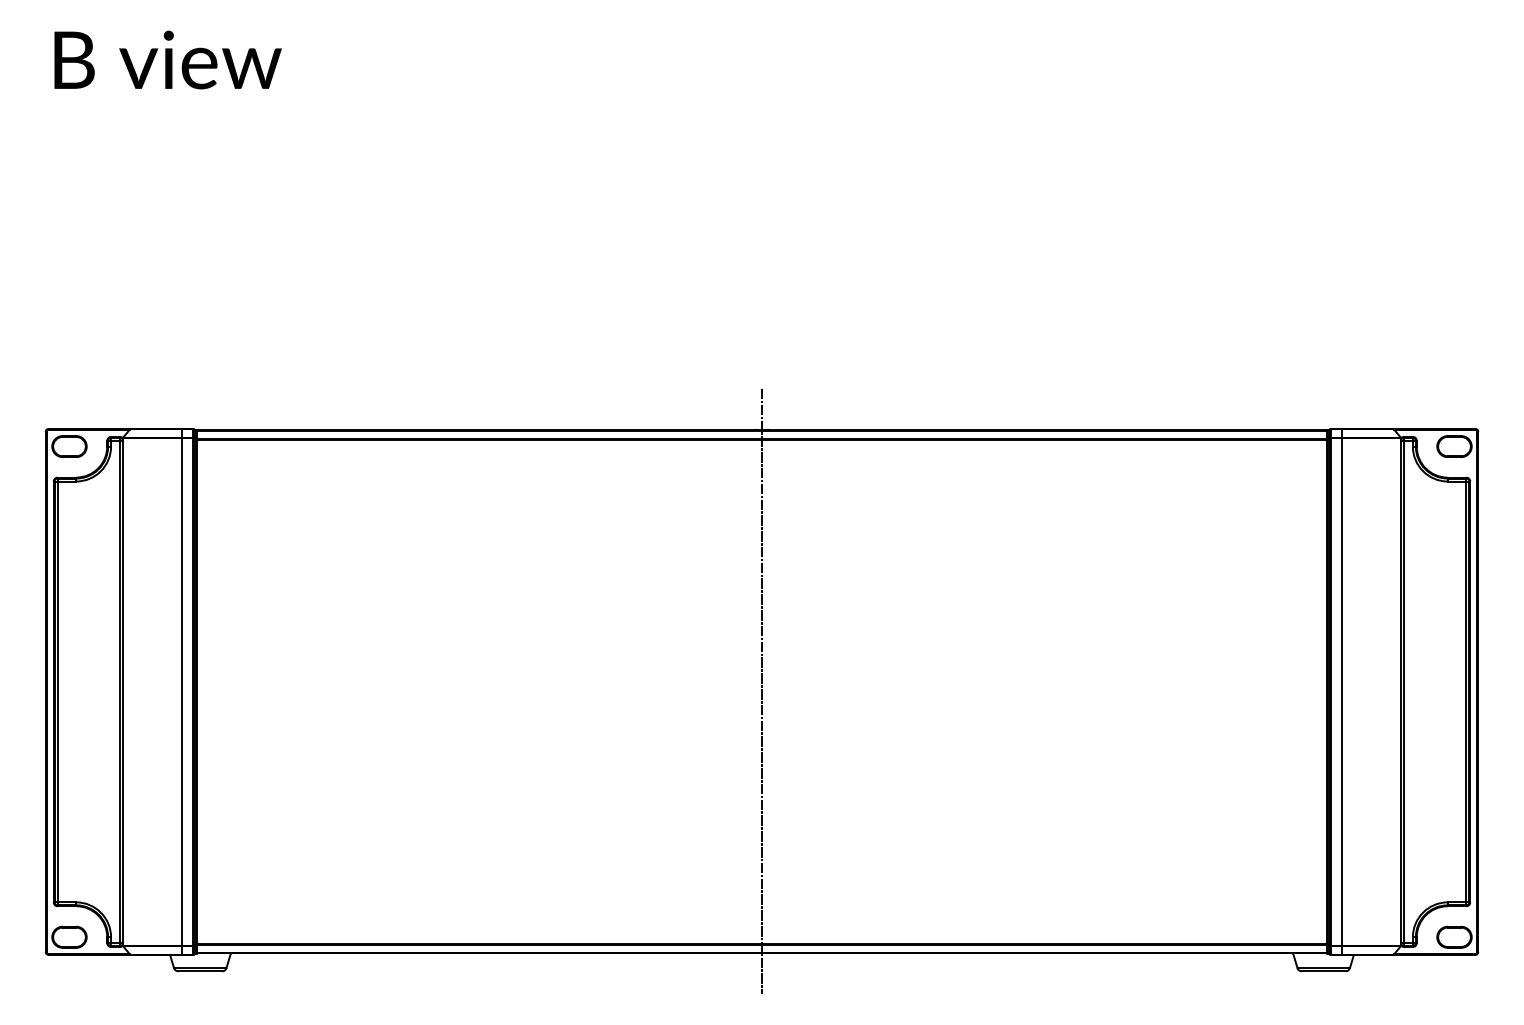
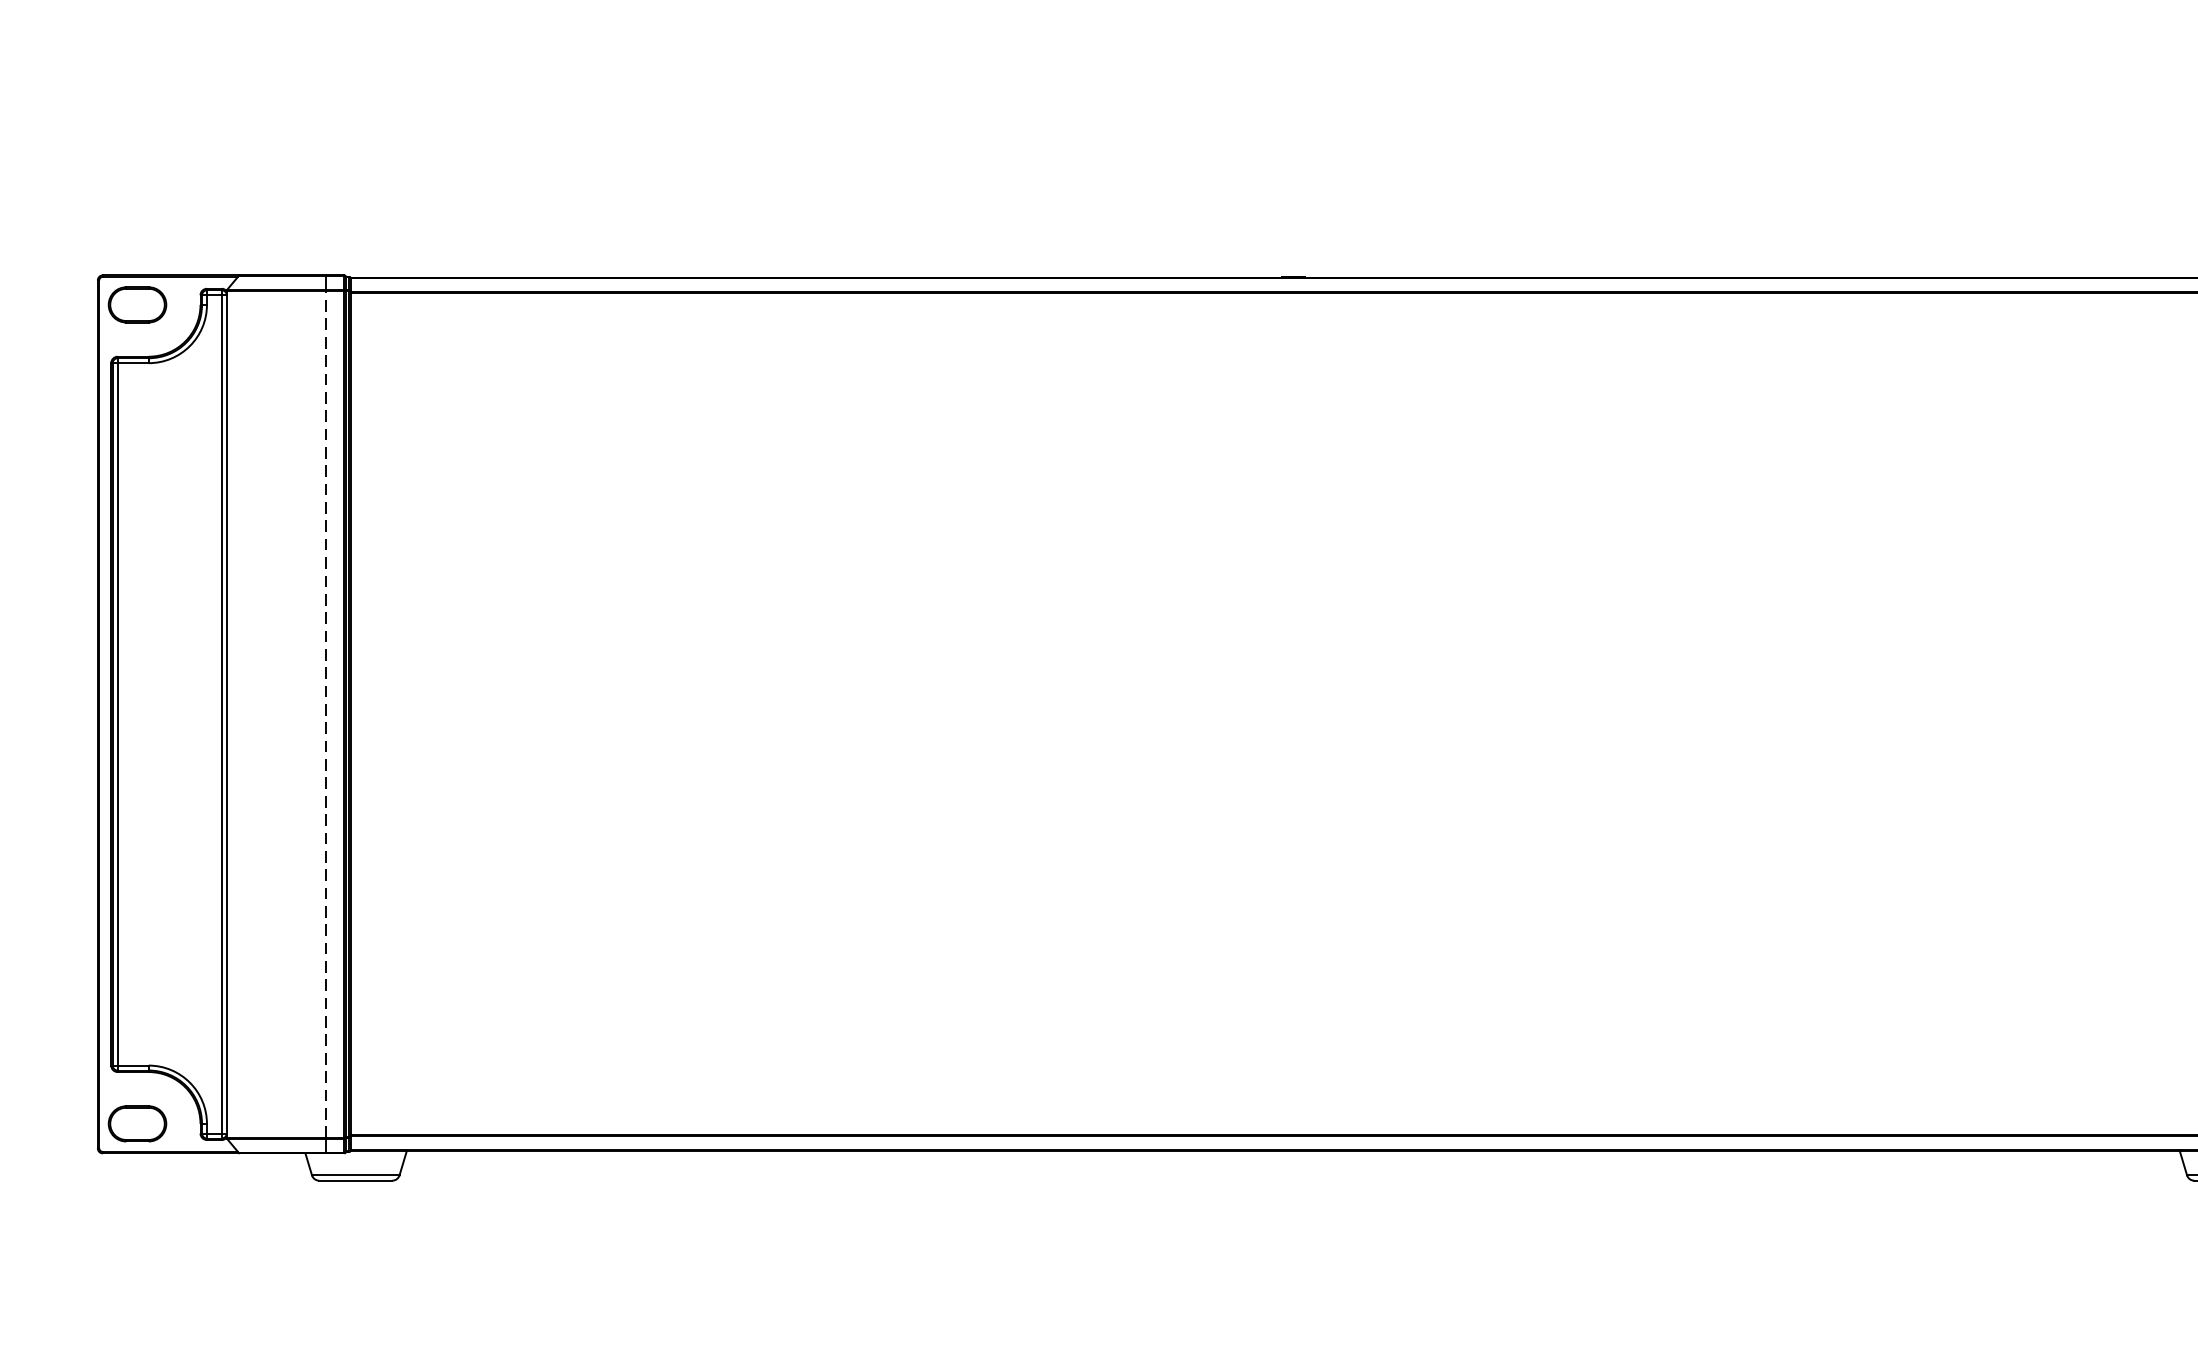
line: (182, 691) -> (326, 713), solid -> dashed
line: (761, 691) -> (1292, 713), removed

